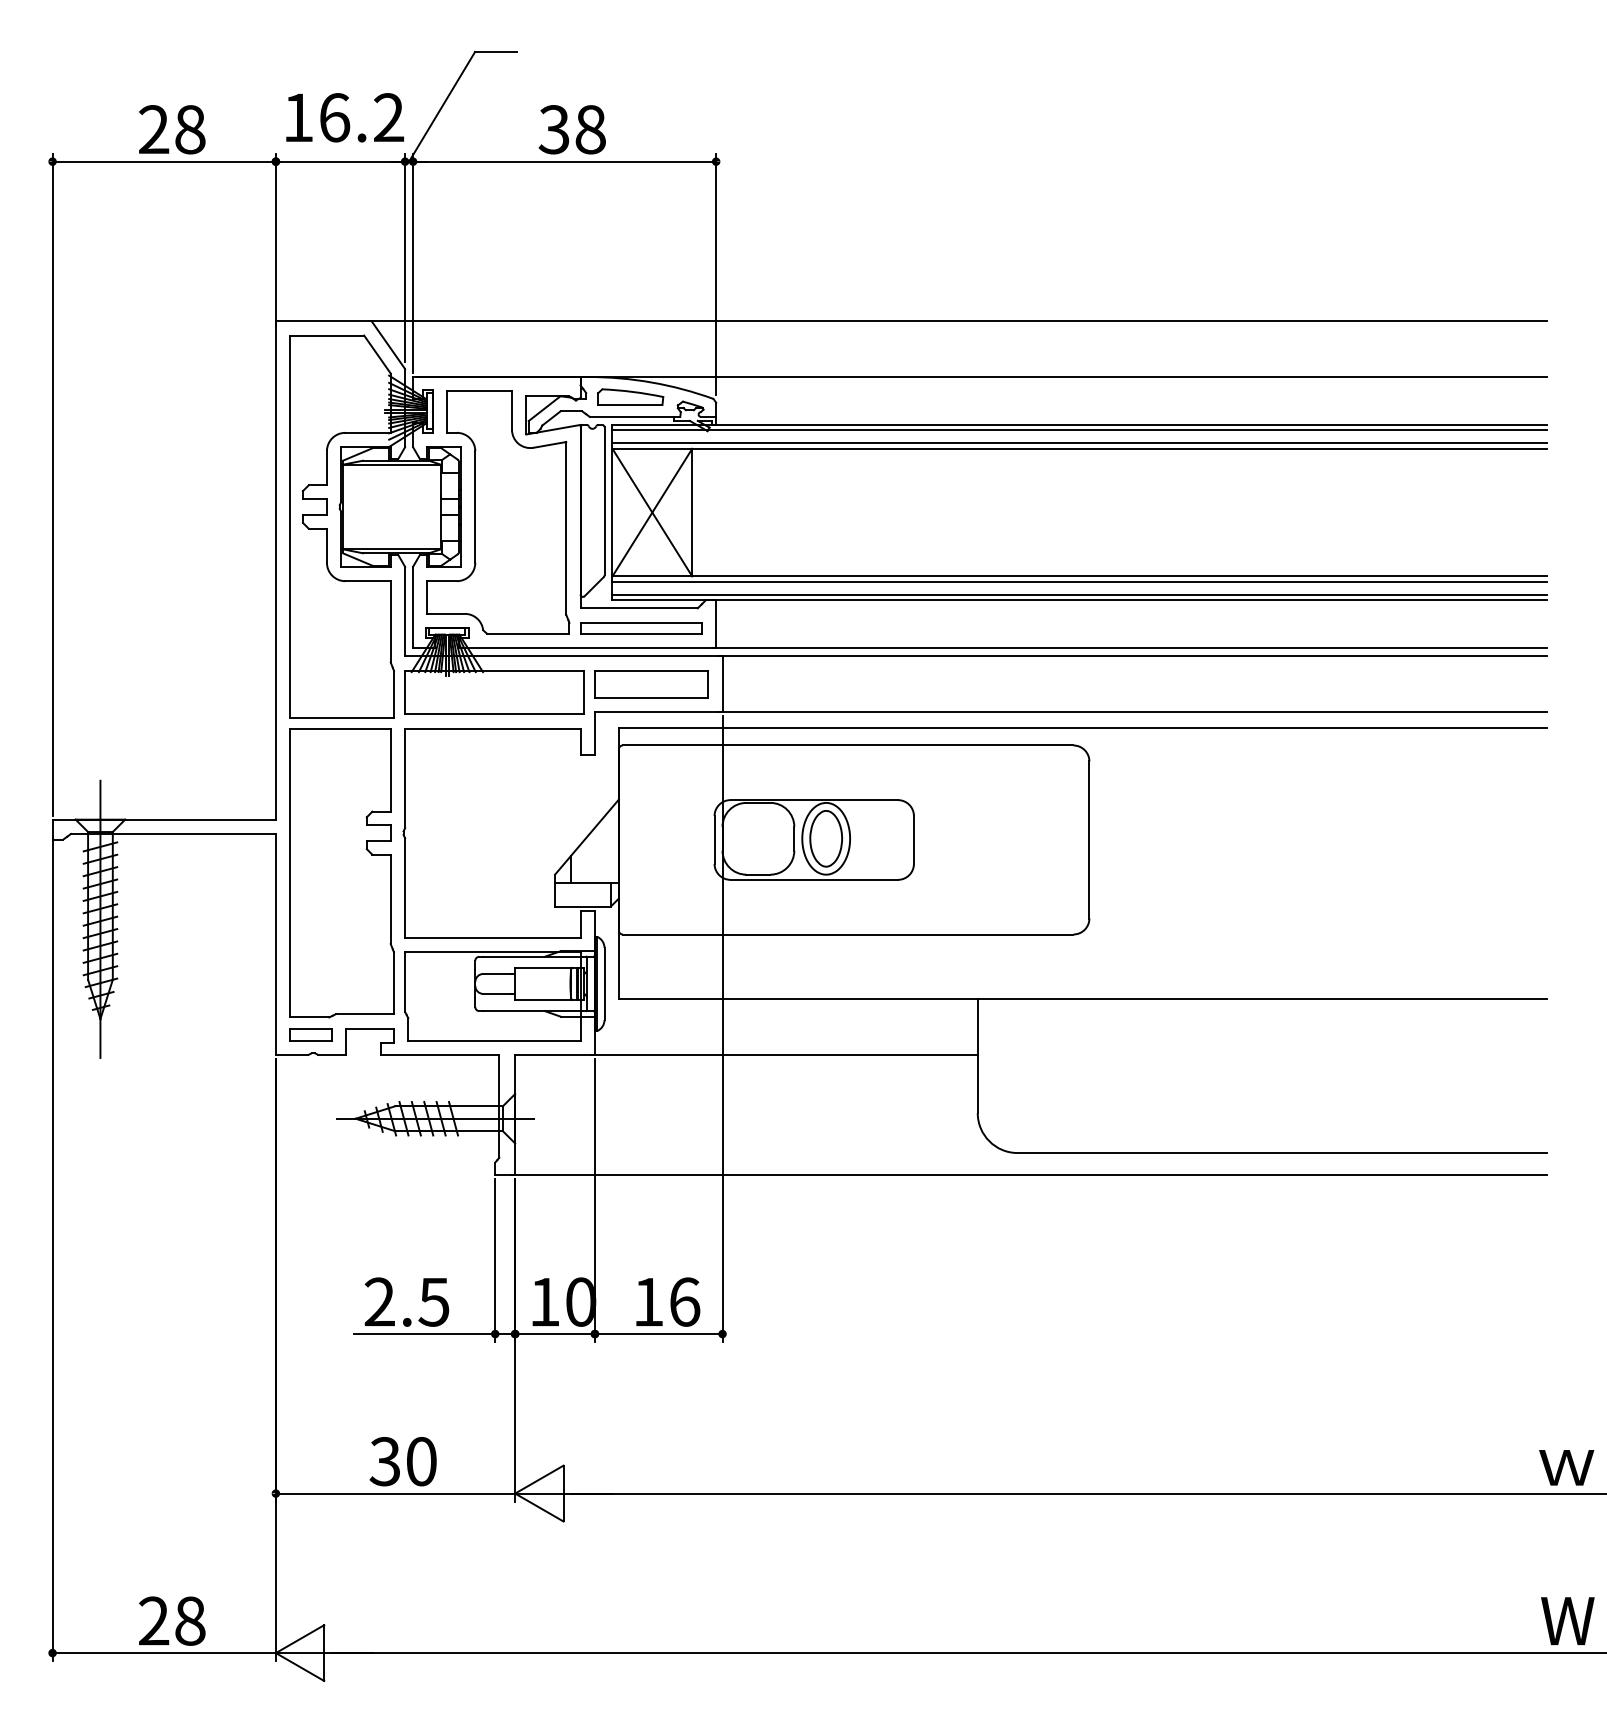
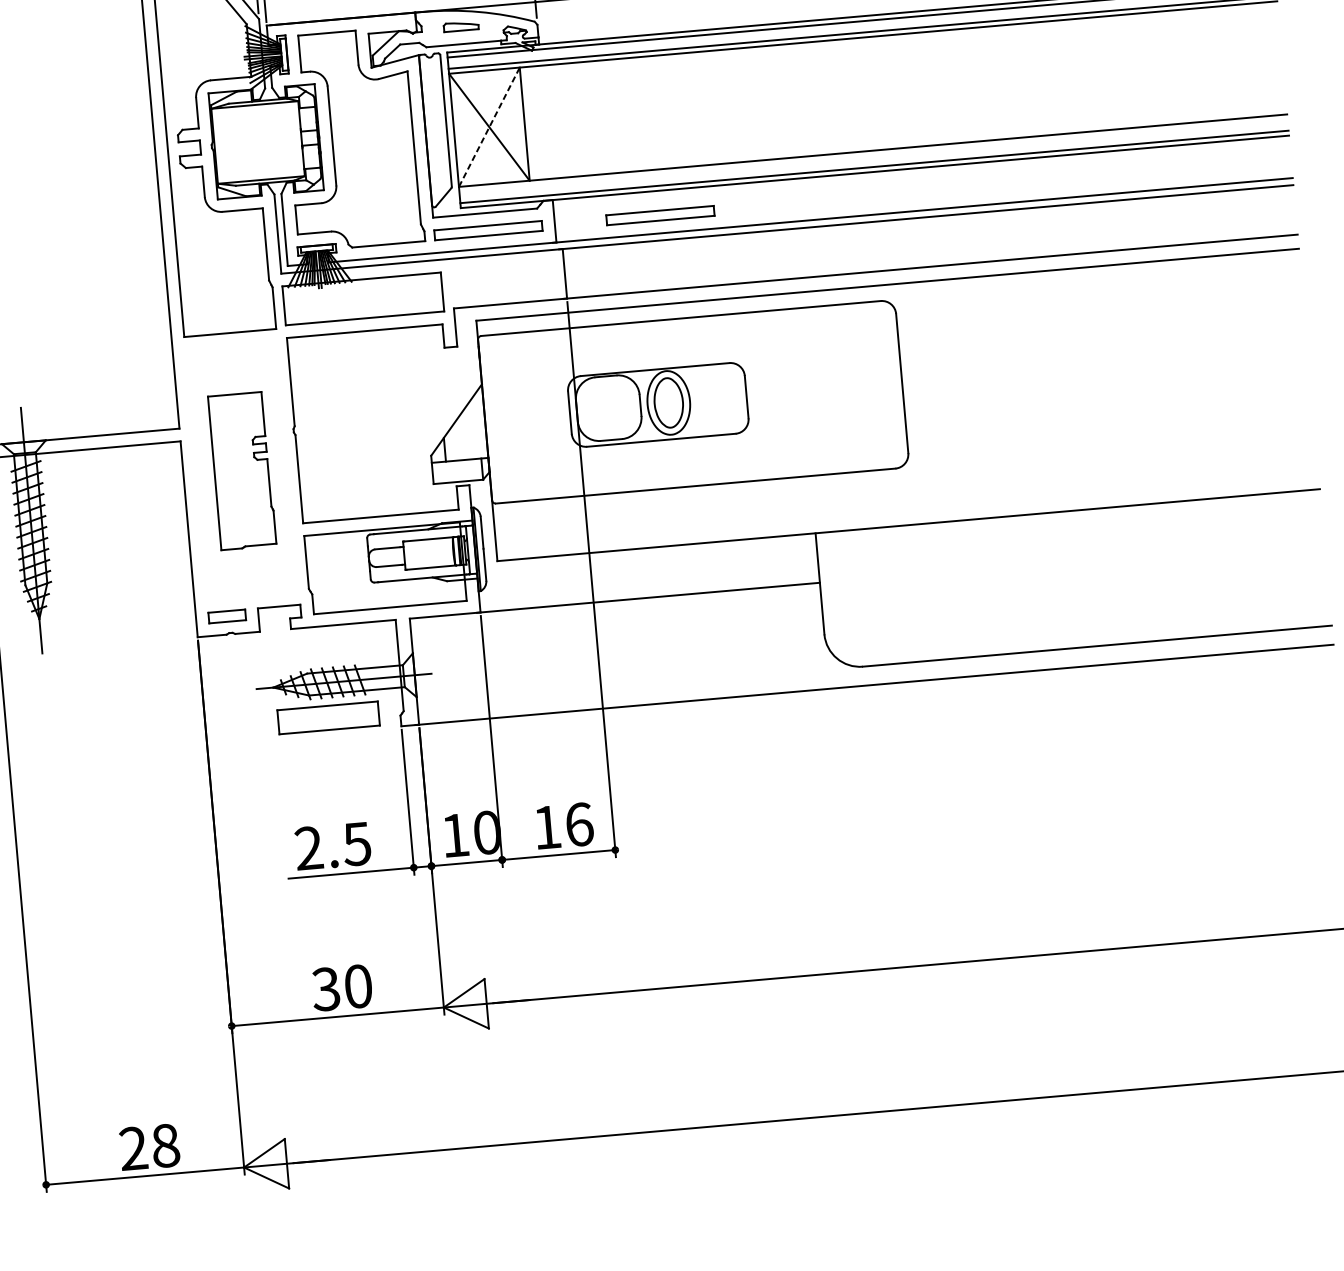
part: (630, 396) -> (461, 26), size x0.6
line: (652, 512) -> (489, 127), solid -> dashed
line: (1079, 581) -> (873, 155), removed
part: (835, 628) -> (660, 215), added
part: (651, 684) -> (328, 718), moved
part: (341, 873) -> (241, 471), size x0.6

